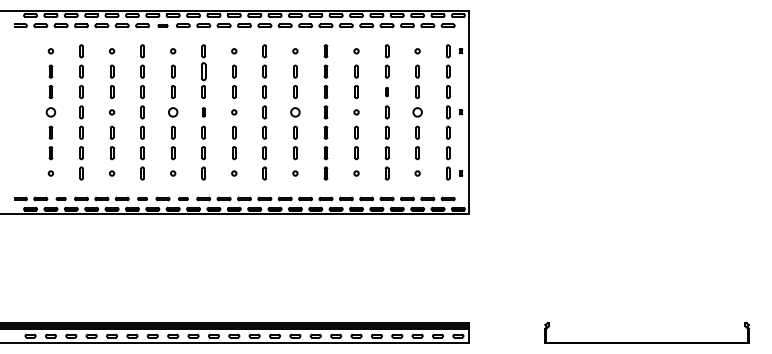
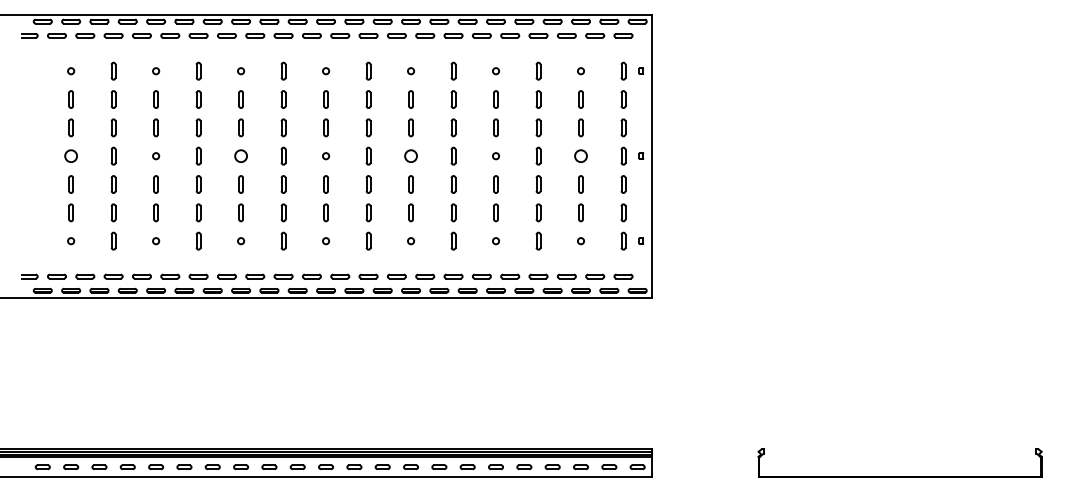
part: (162, 25) -> (226, 35), size x1.43
part: (203, 71) -> (283, 99), size x0.71
part: (387, 91) -> (538, 127), size x1.43
part: (203, 111) -> (283, 155), size x1.43
part: (61, 198) -> (85, 276), size x1.43
part: (142, 198) -> (198, 276), size x1.43
part: (183, 198) -> (255, 276), size x1.43

